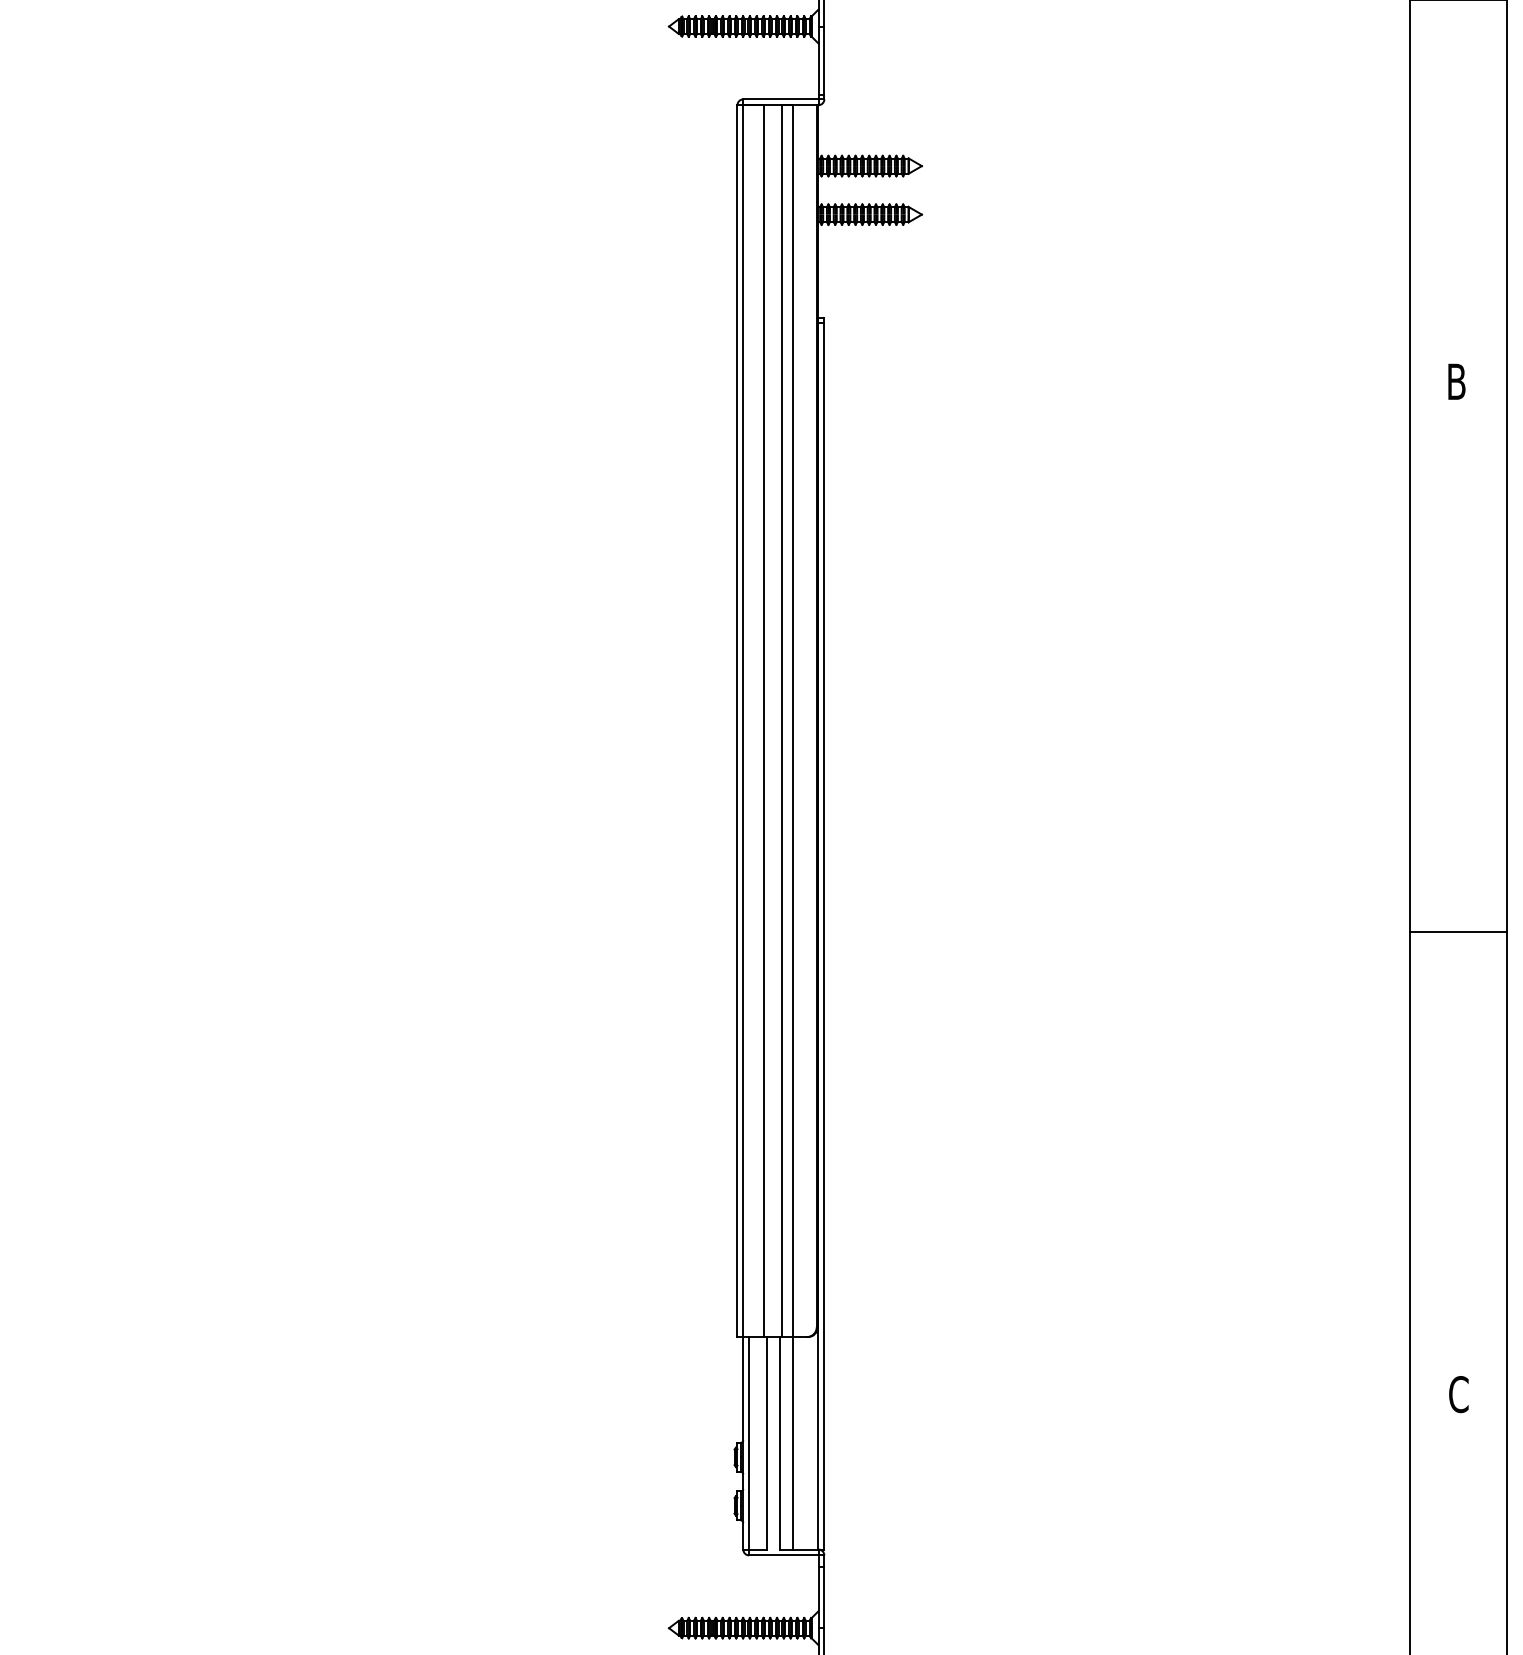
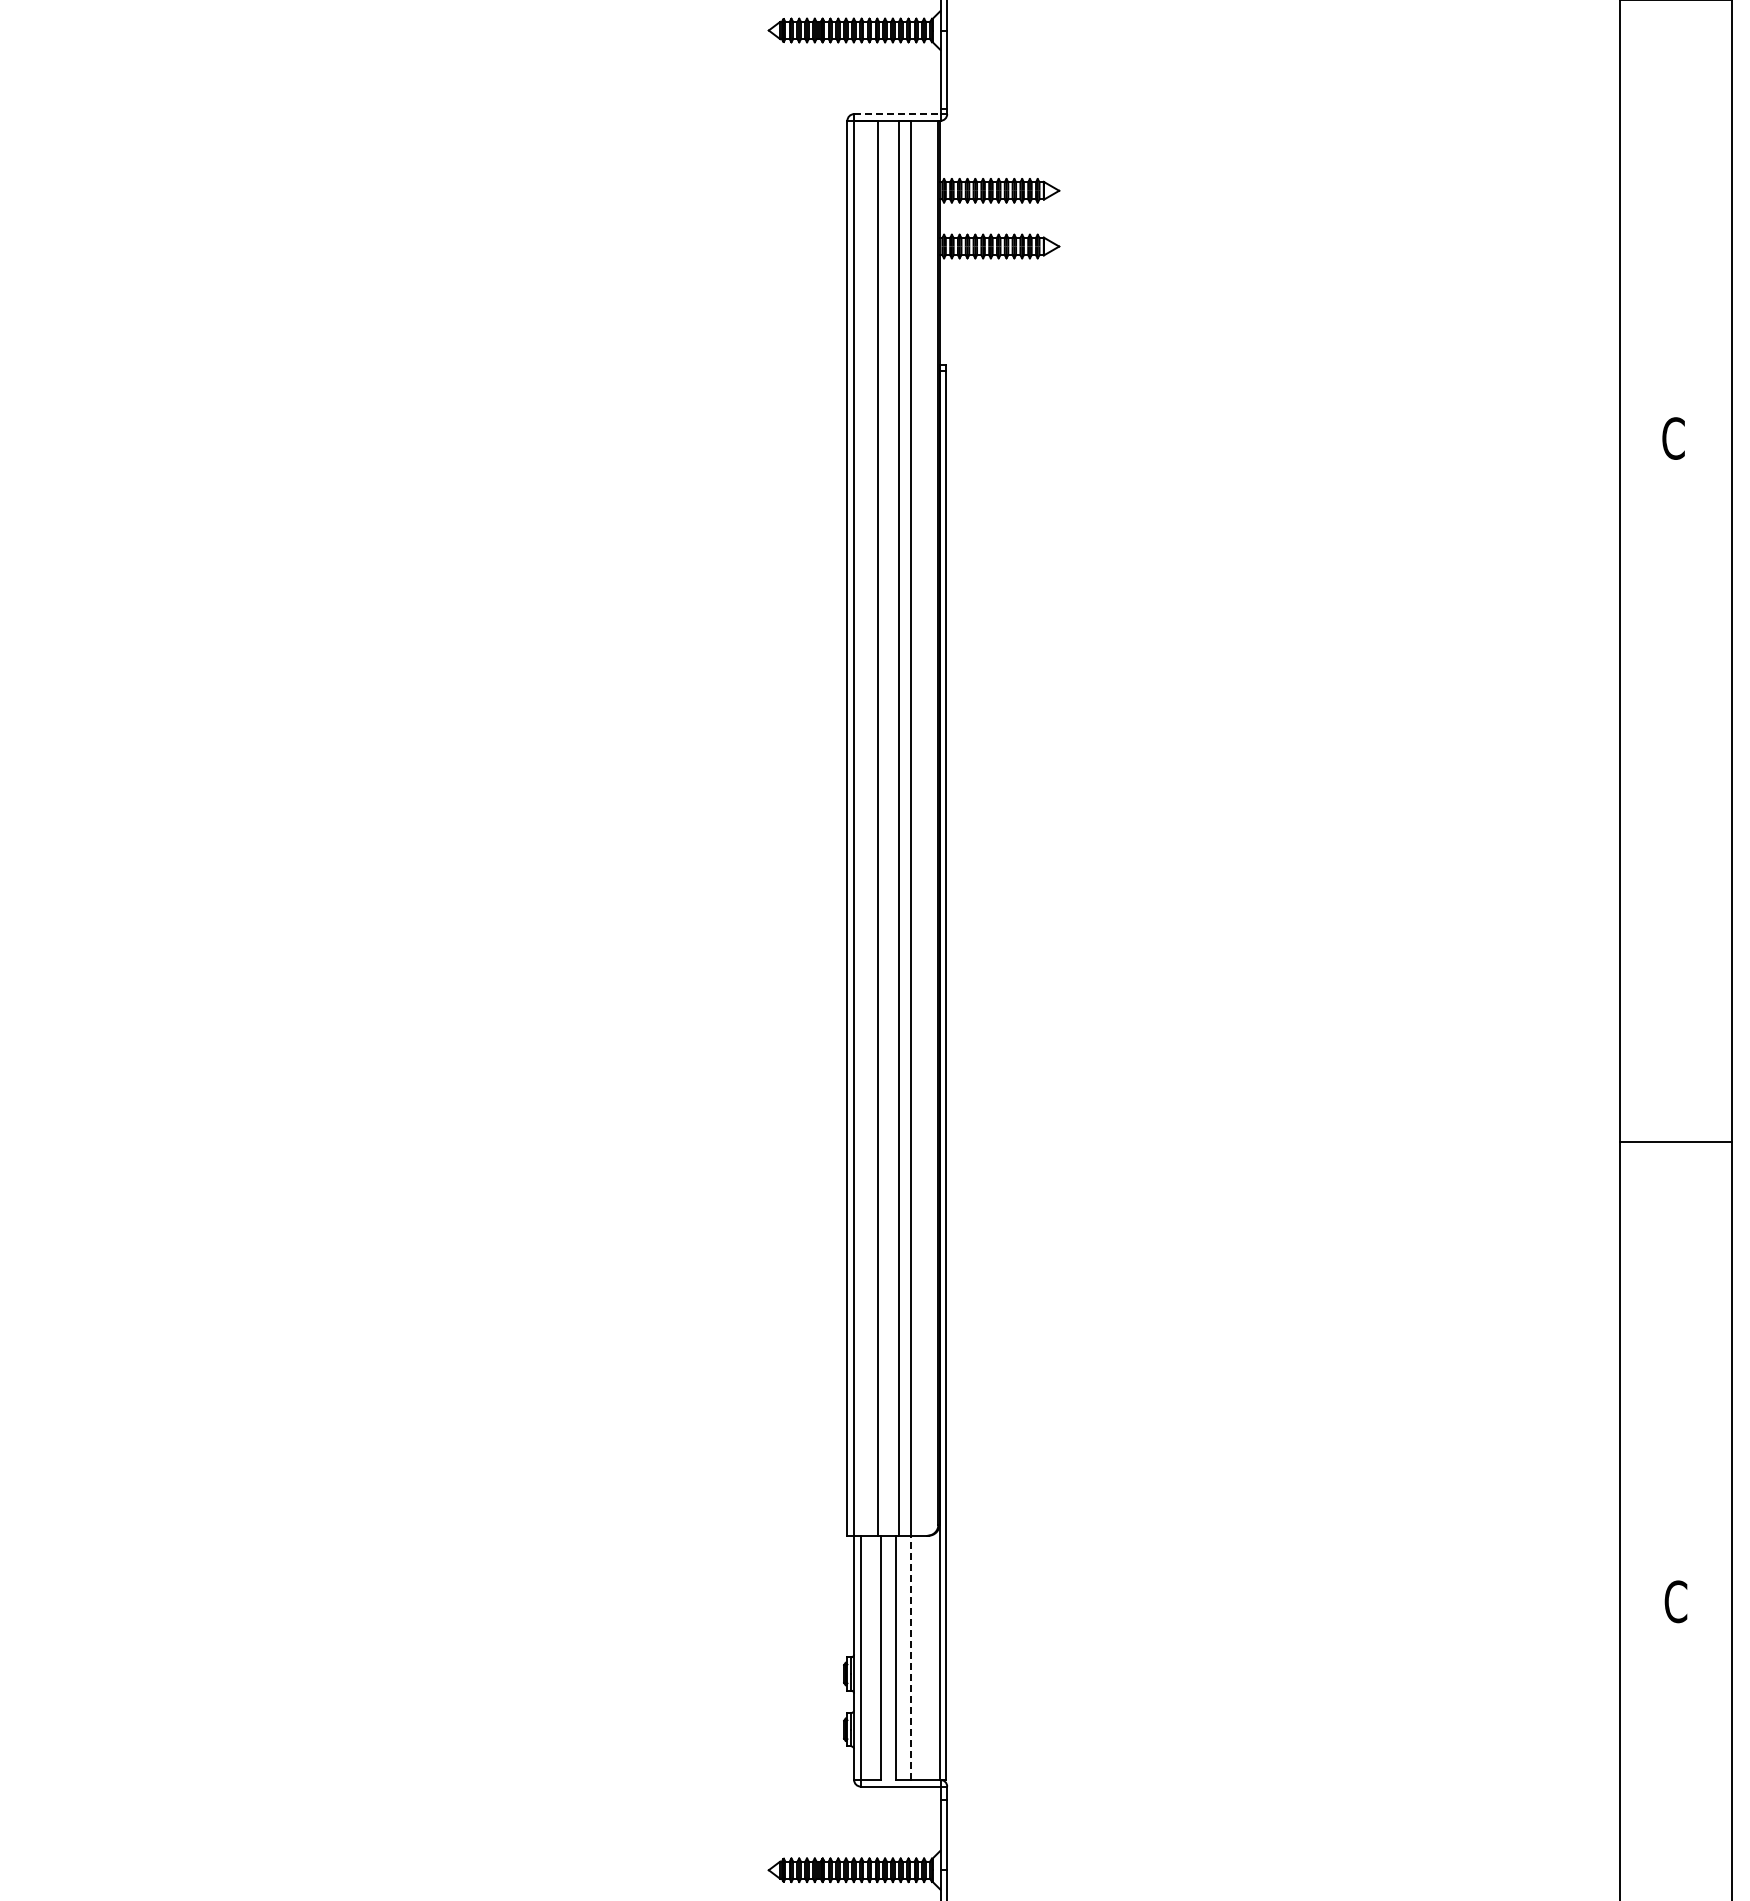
line: (781, 99) -> (897, 114), solid -> dashed
text: (1456, 381) -> (1673, 438), B -> C
line: (1458, 931) -> (1675, 1142), moved
line: (792, 1443) -> (910, 1657), solid -> dashed

